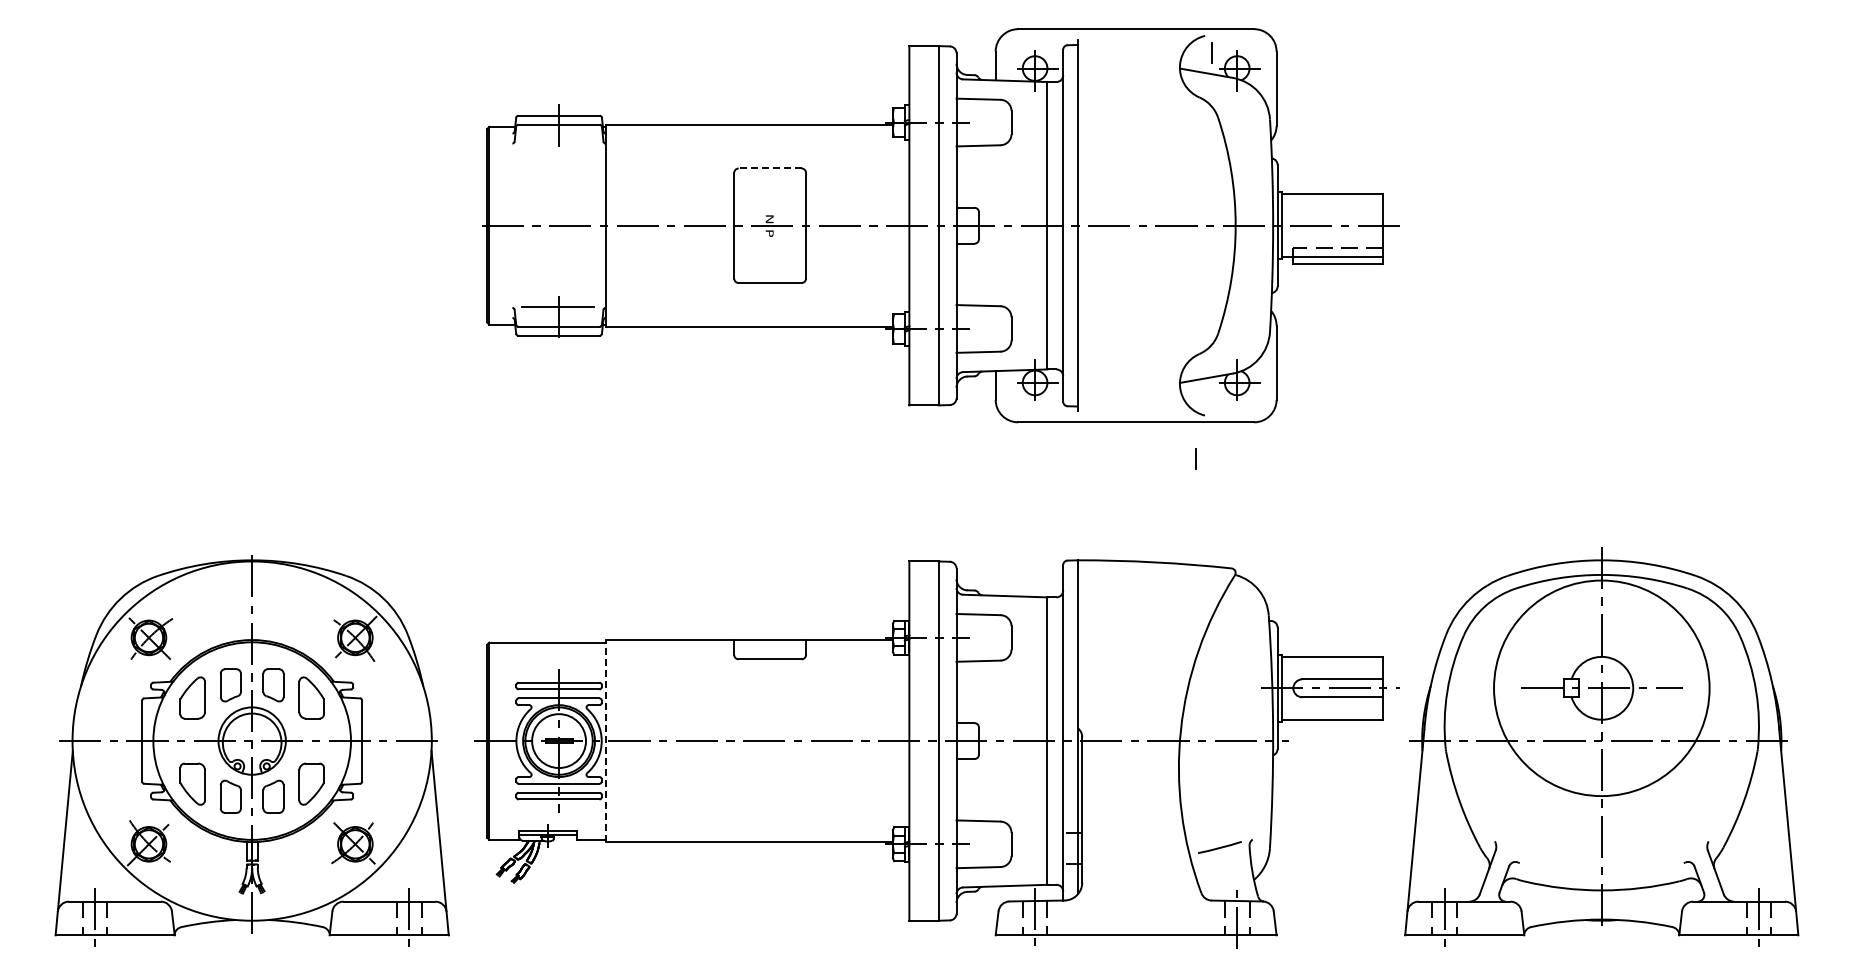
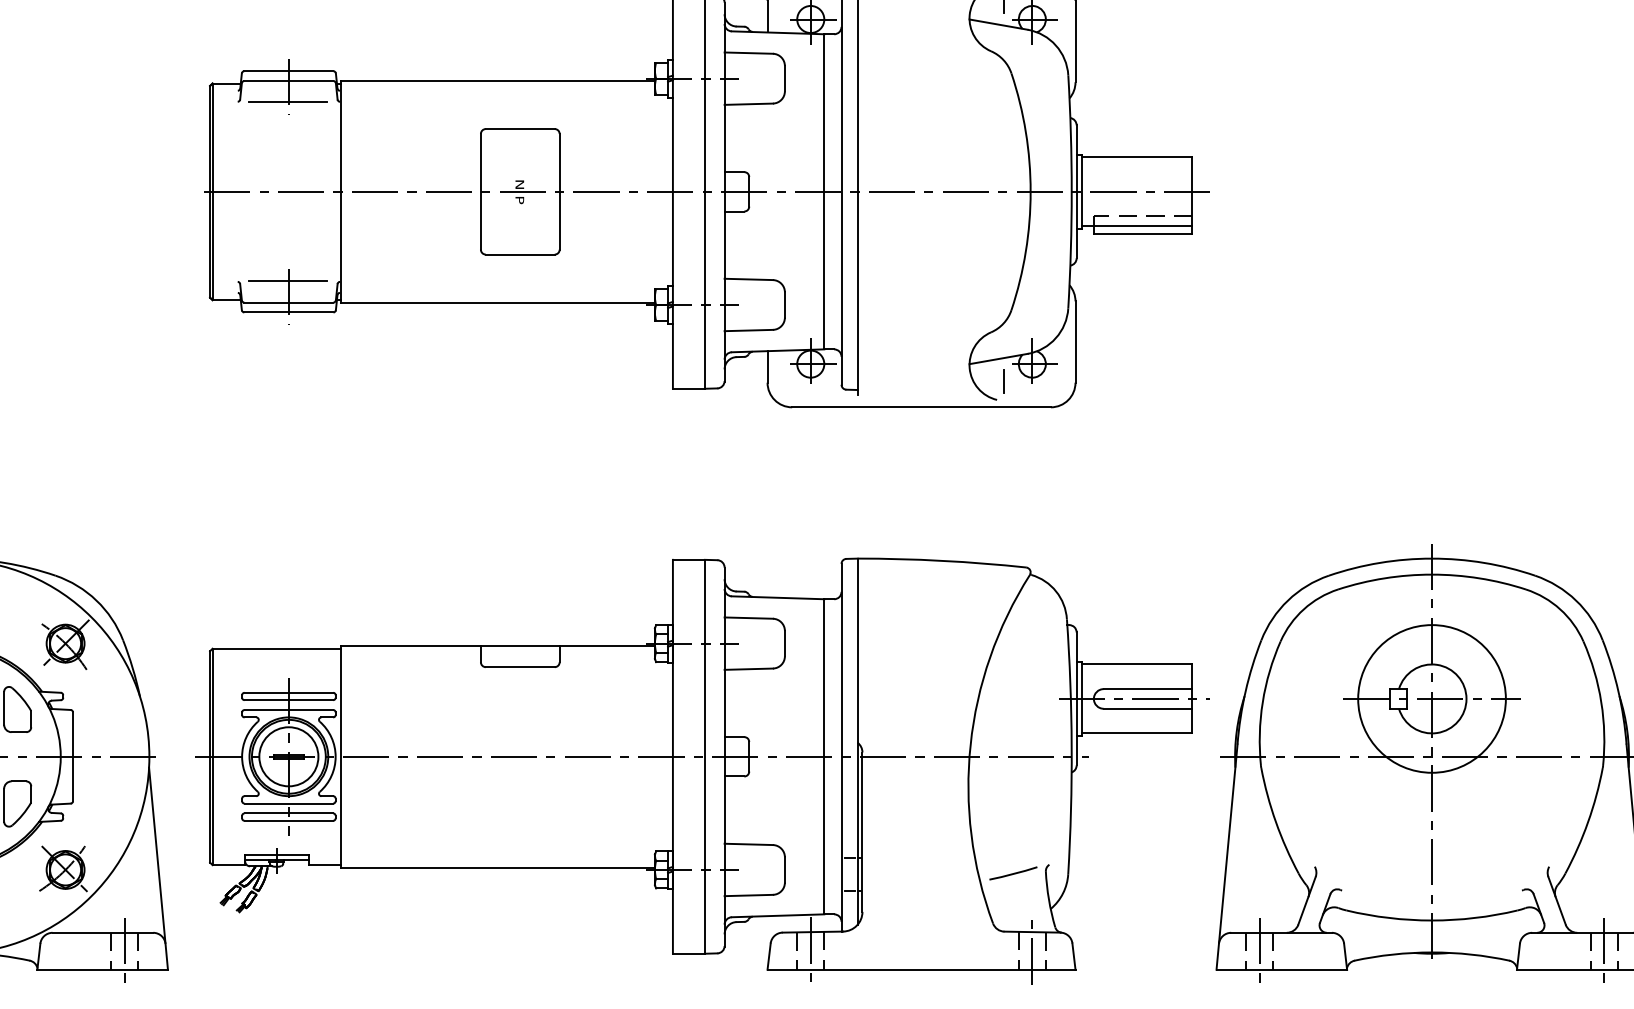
line: (558, 144) -> (288, 102), added
line: (769, 168) -> (519, 129), dashed -> solid
line: (1195, 458) -> (1004, 381), moved
circle: (1601, 687) -> (1431, 698), size x0.62
line: (606, 740) -> (340, 756), dashed -> solid

